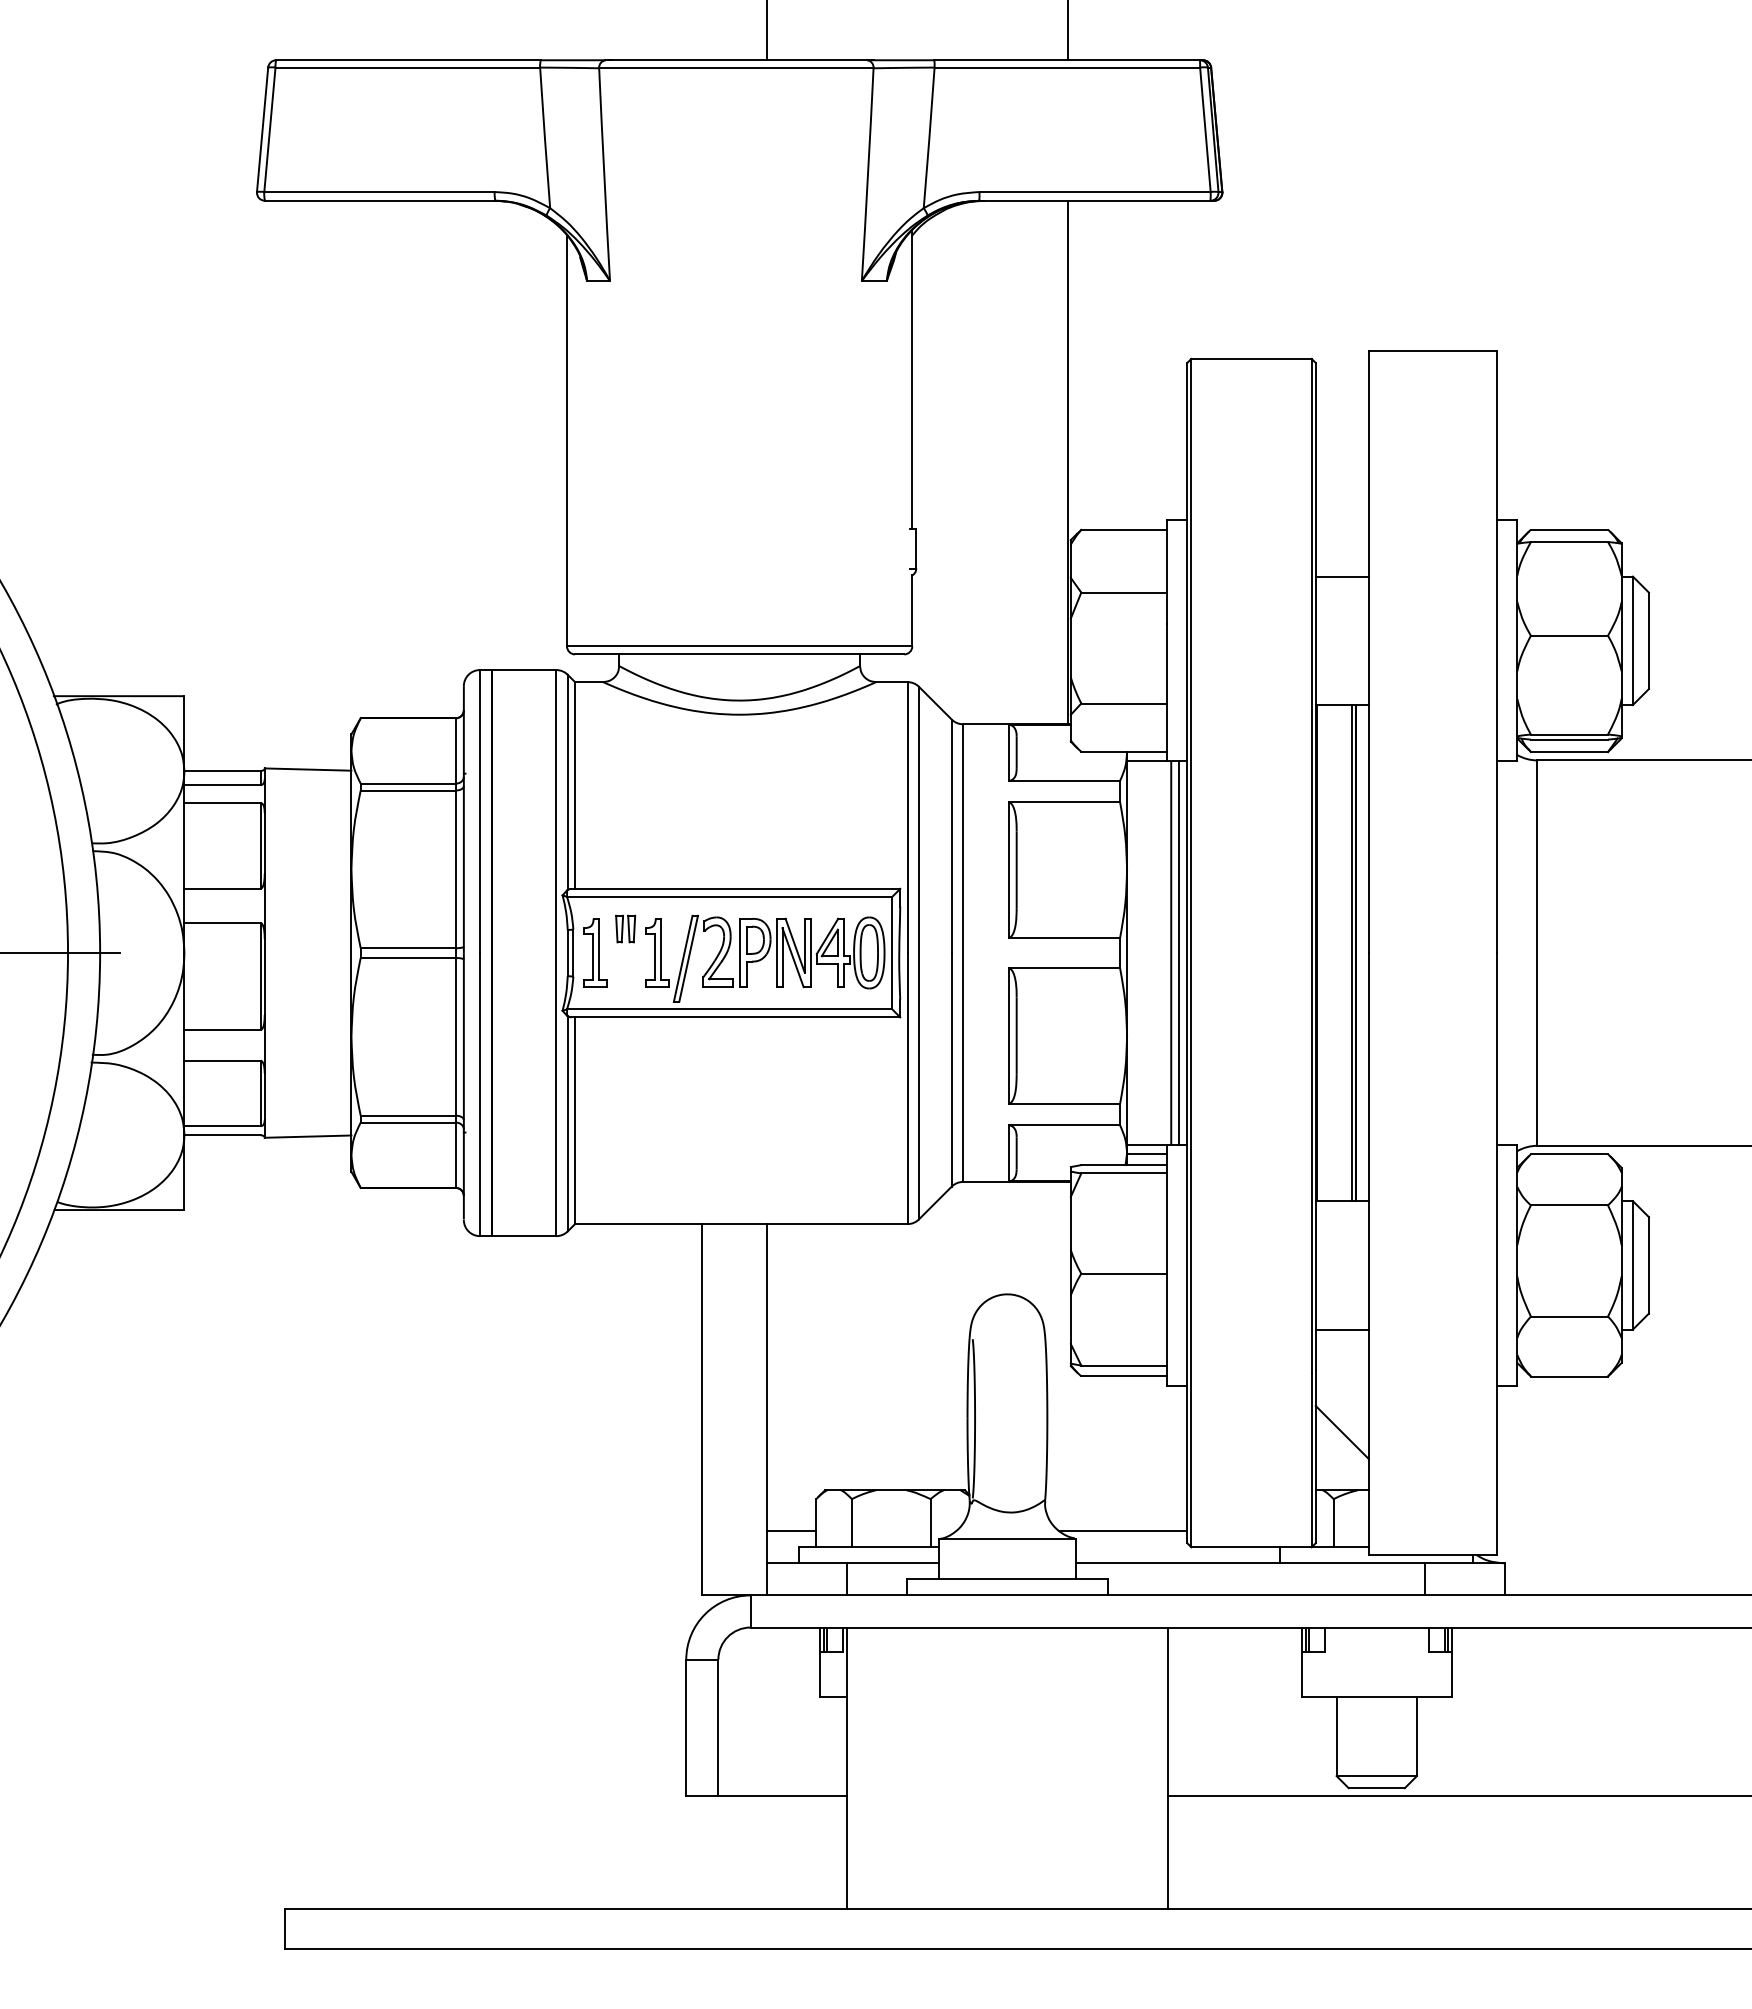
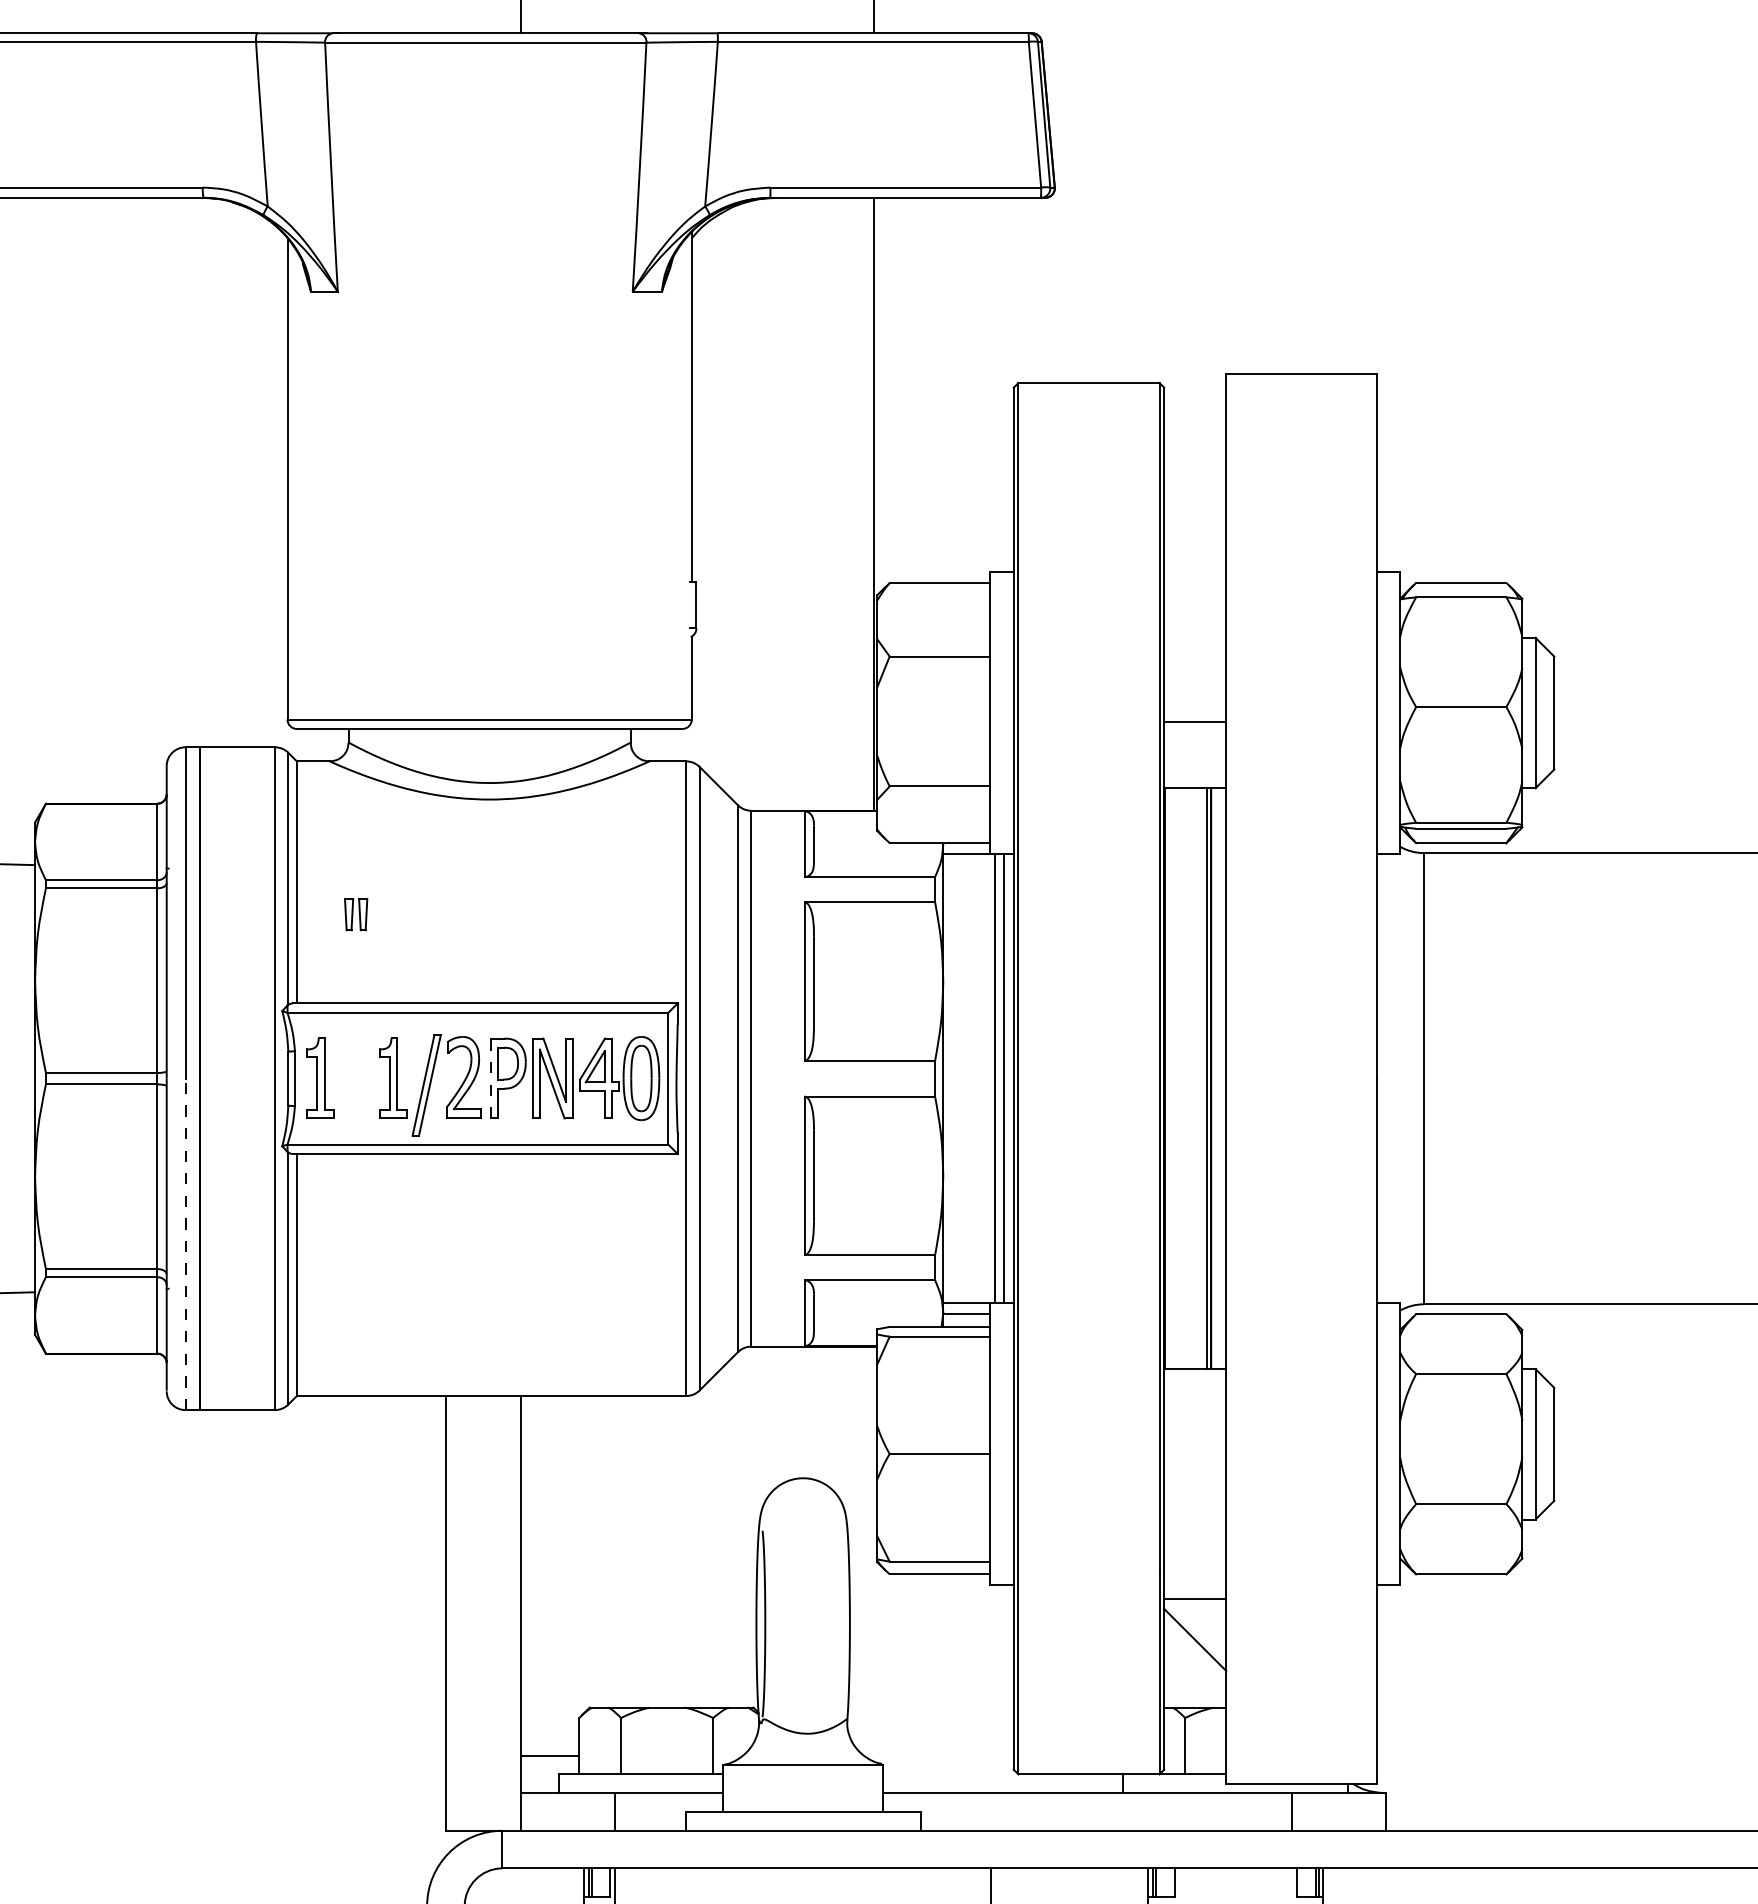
line: (1341, 576) -> (1194, 722), moved
part: (625, 928) -> (355, 914), moved
line: (740, 952) -> (490, 1077), solid -> dashed
line: (479, 1094) -> (185, 1244), solid -> dashed
line: (1341, 1329) -> (1194, 1599), moved
line: (1123, 1531) -> (939, 1755), removed

